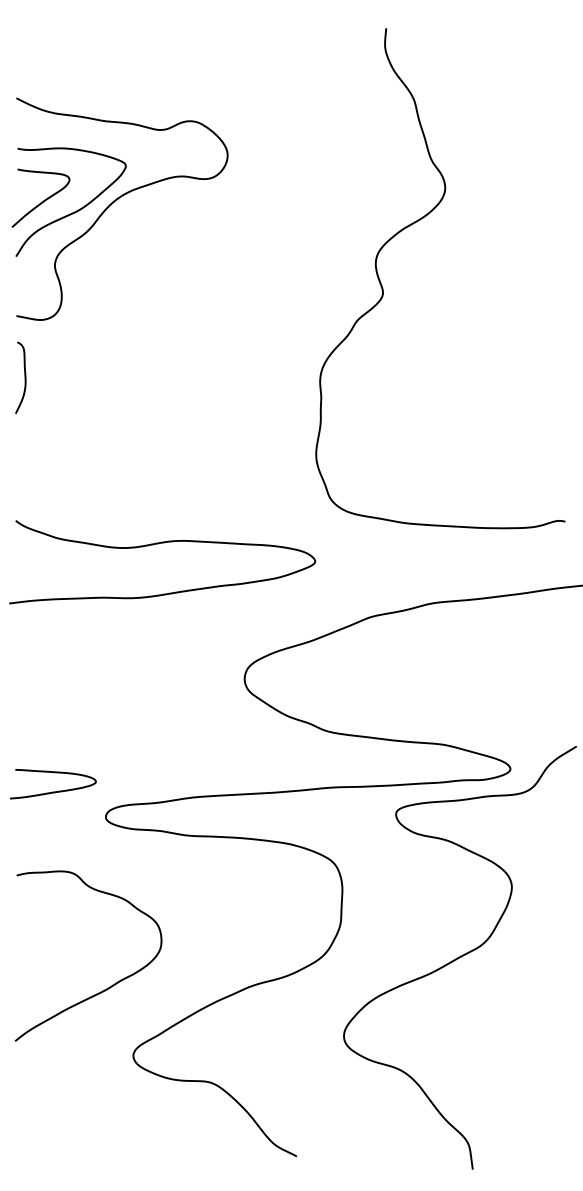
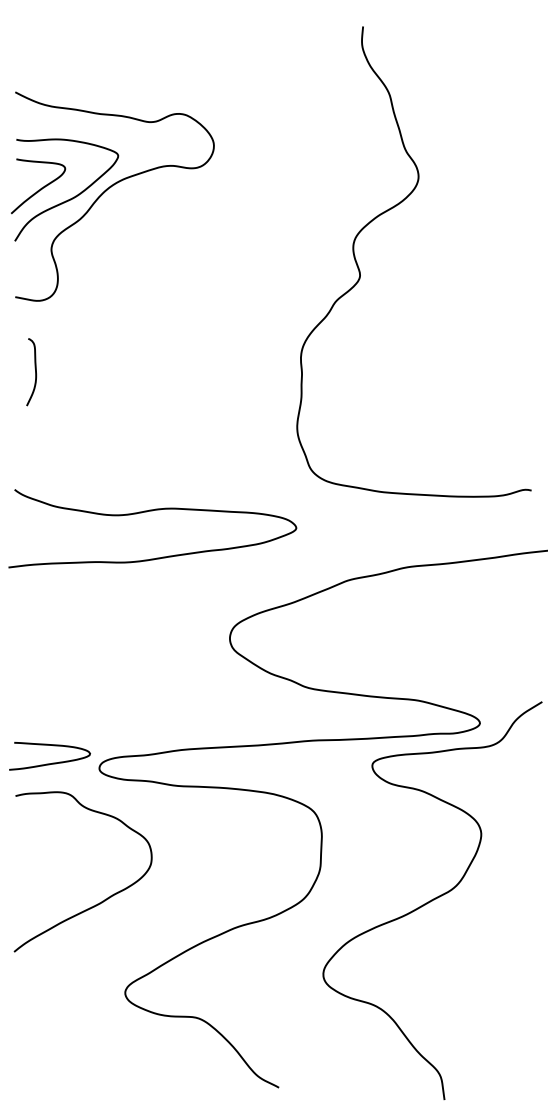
curve: (24, 377) -> (35, 371), moved
curve: (53, 791) -> (50, 763), moved
curve: (109, 986) -> (102, 900), moved

